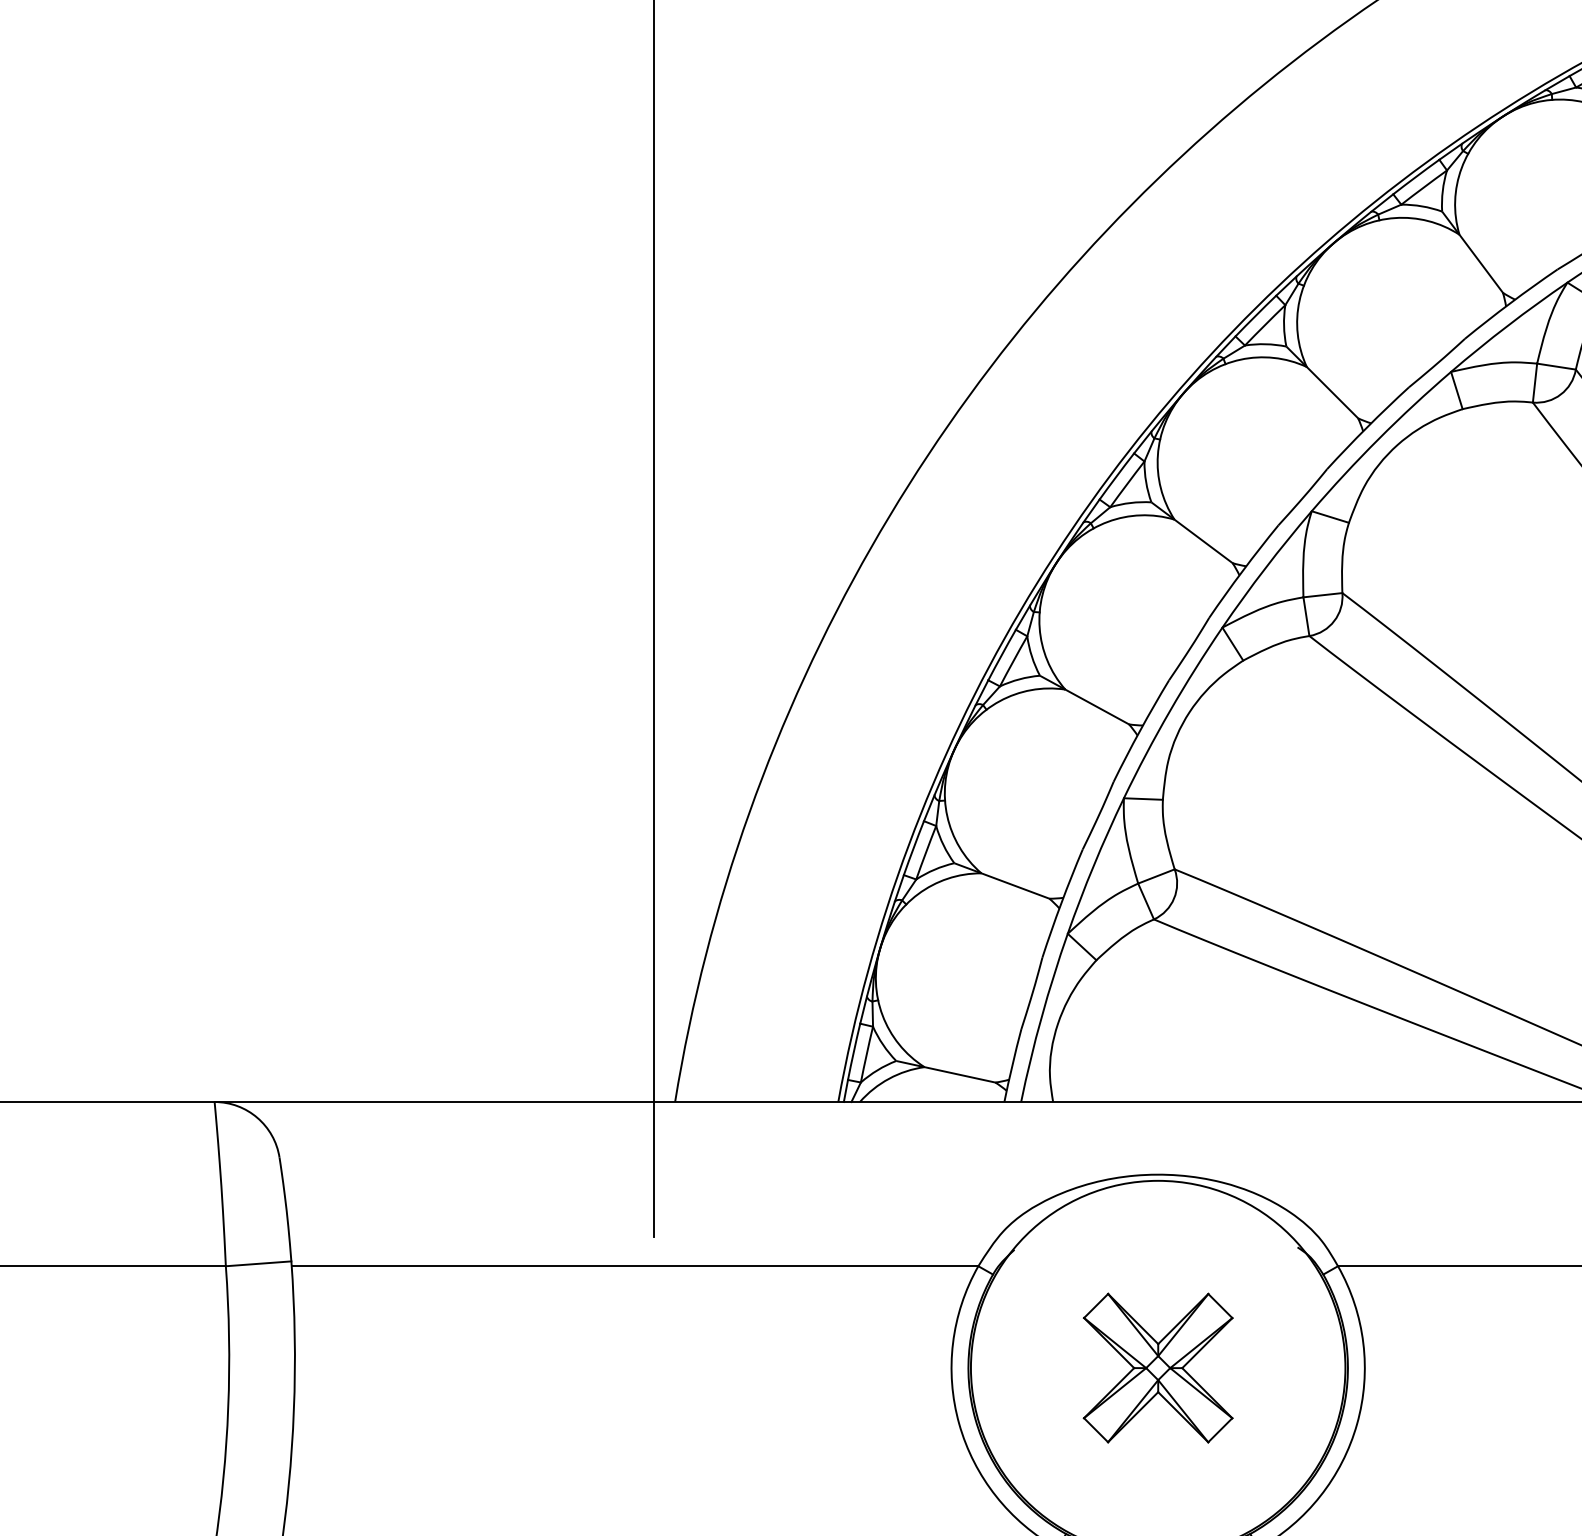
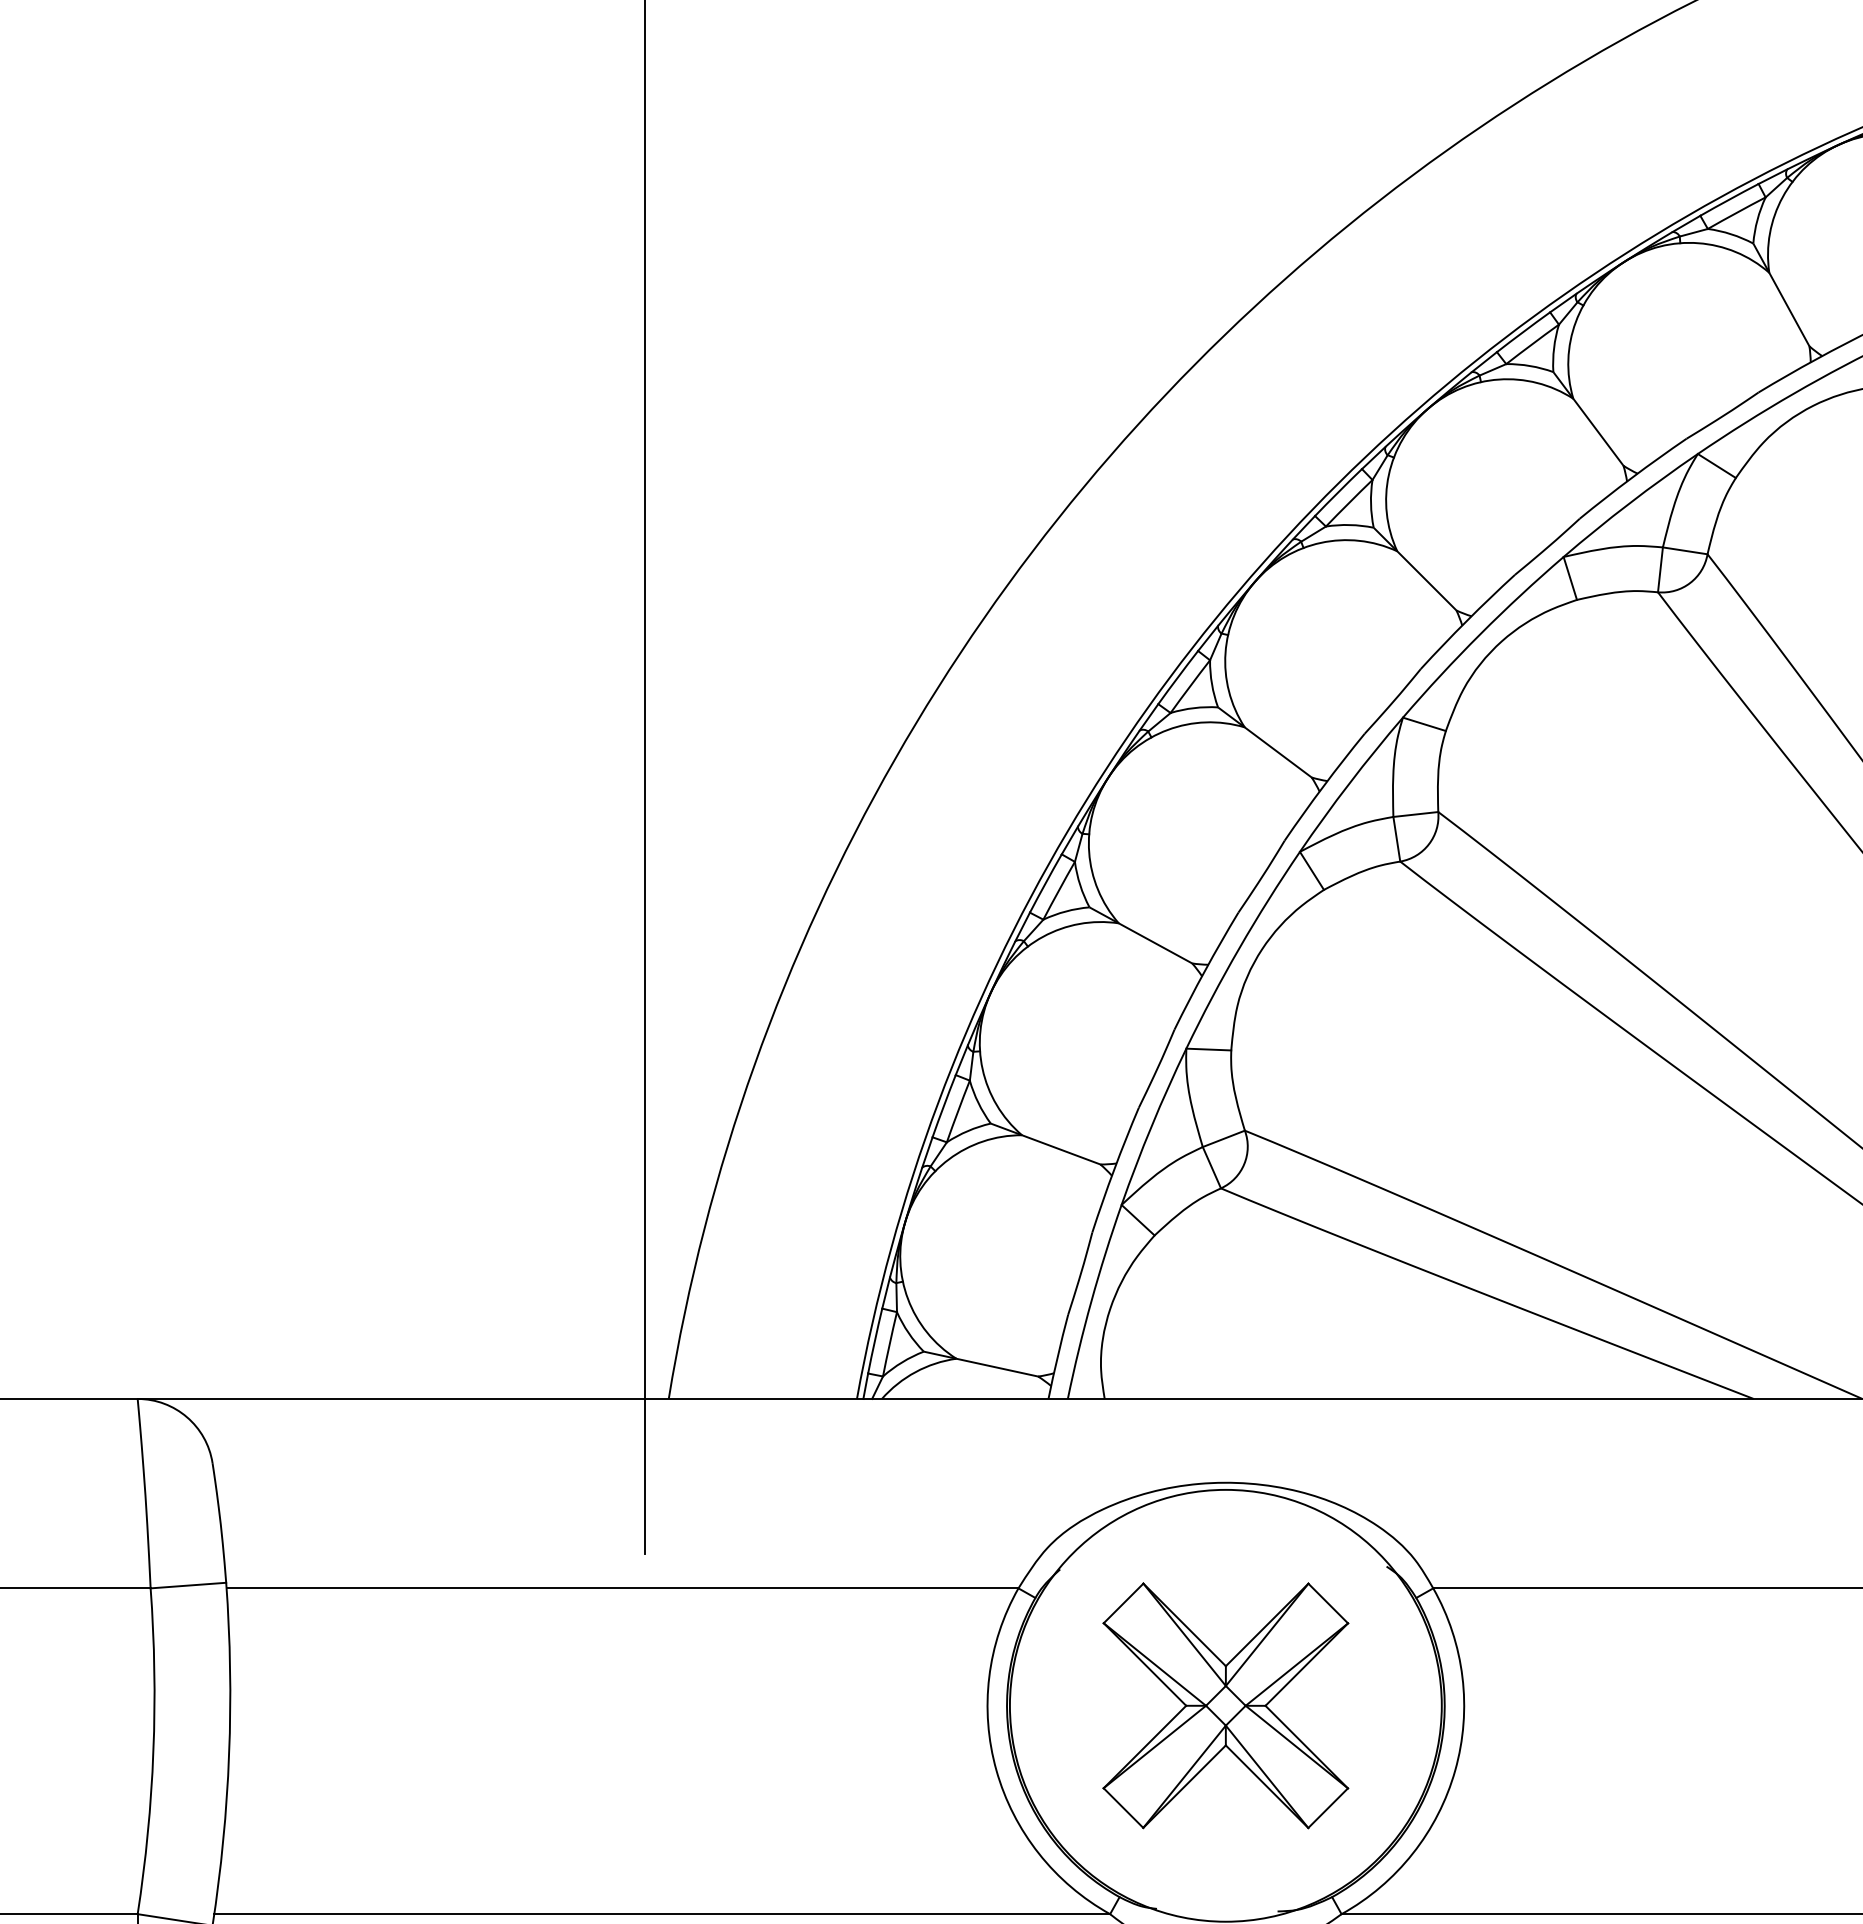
part: (1157, 1367) -> (1225, 1705), size x1.43

